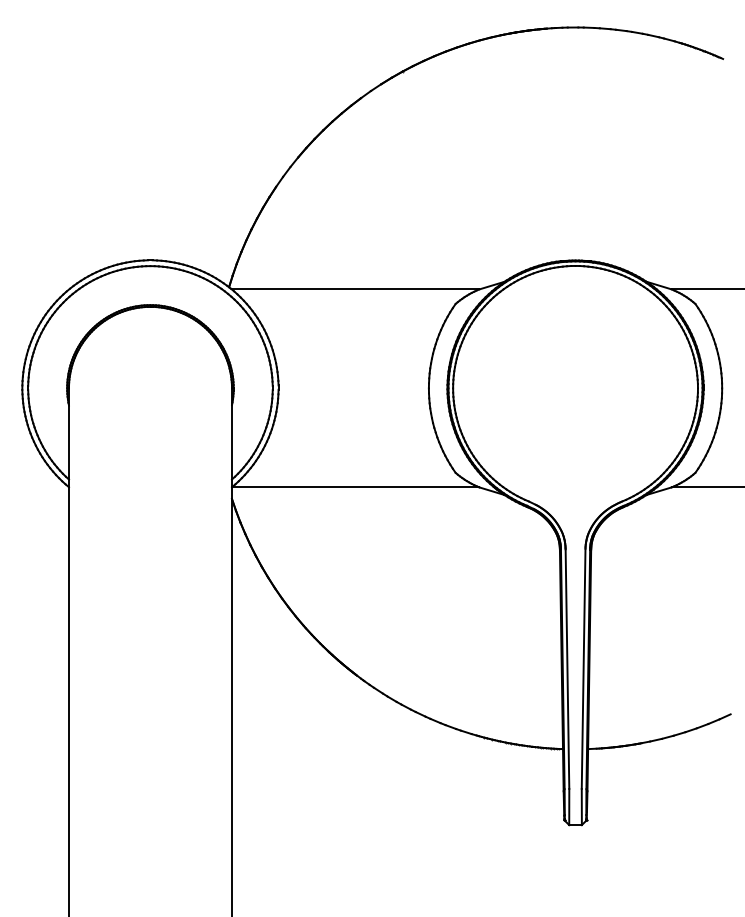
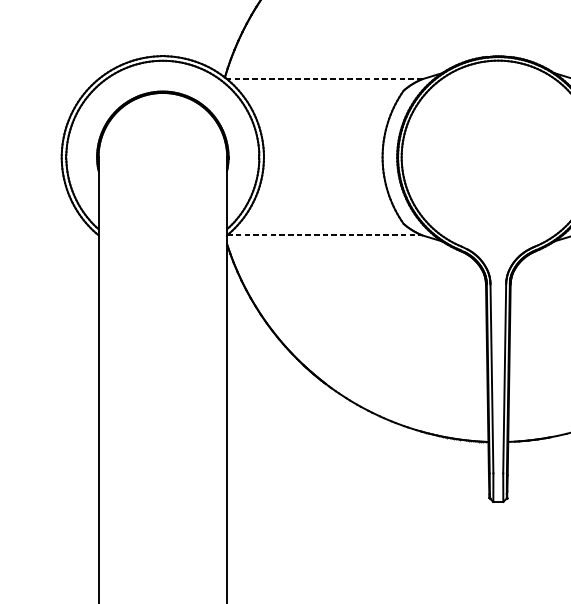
line: (355, 289) -> (324, 79), solid -> dashed
line: (355, 487) -> (324, 235), solid -> dashed

